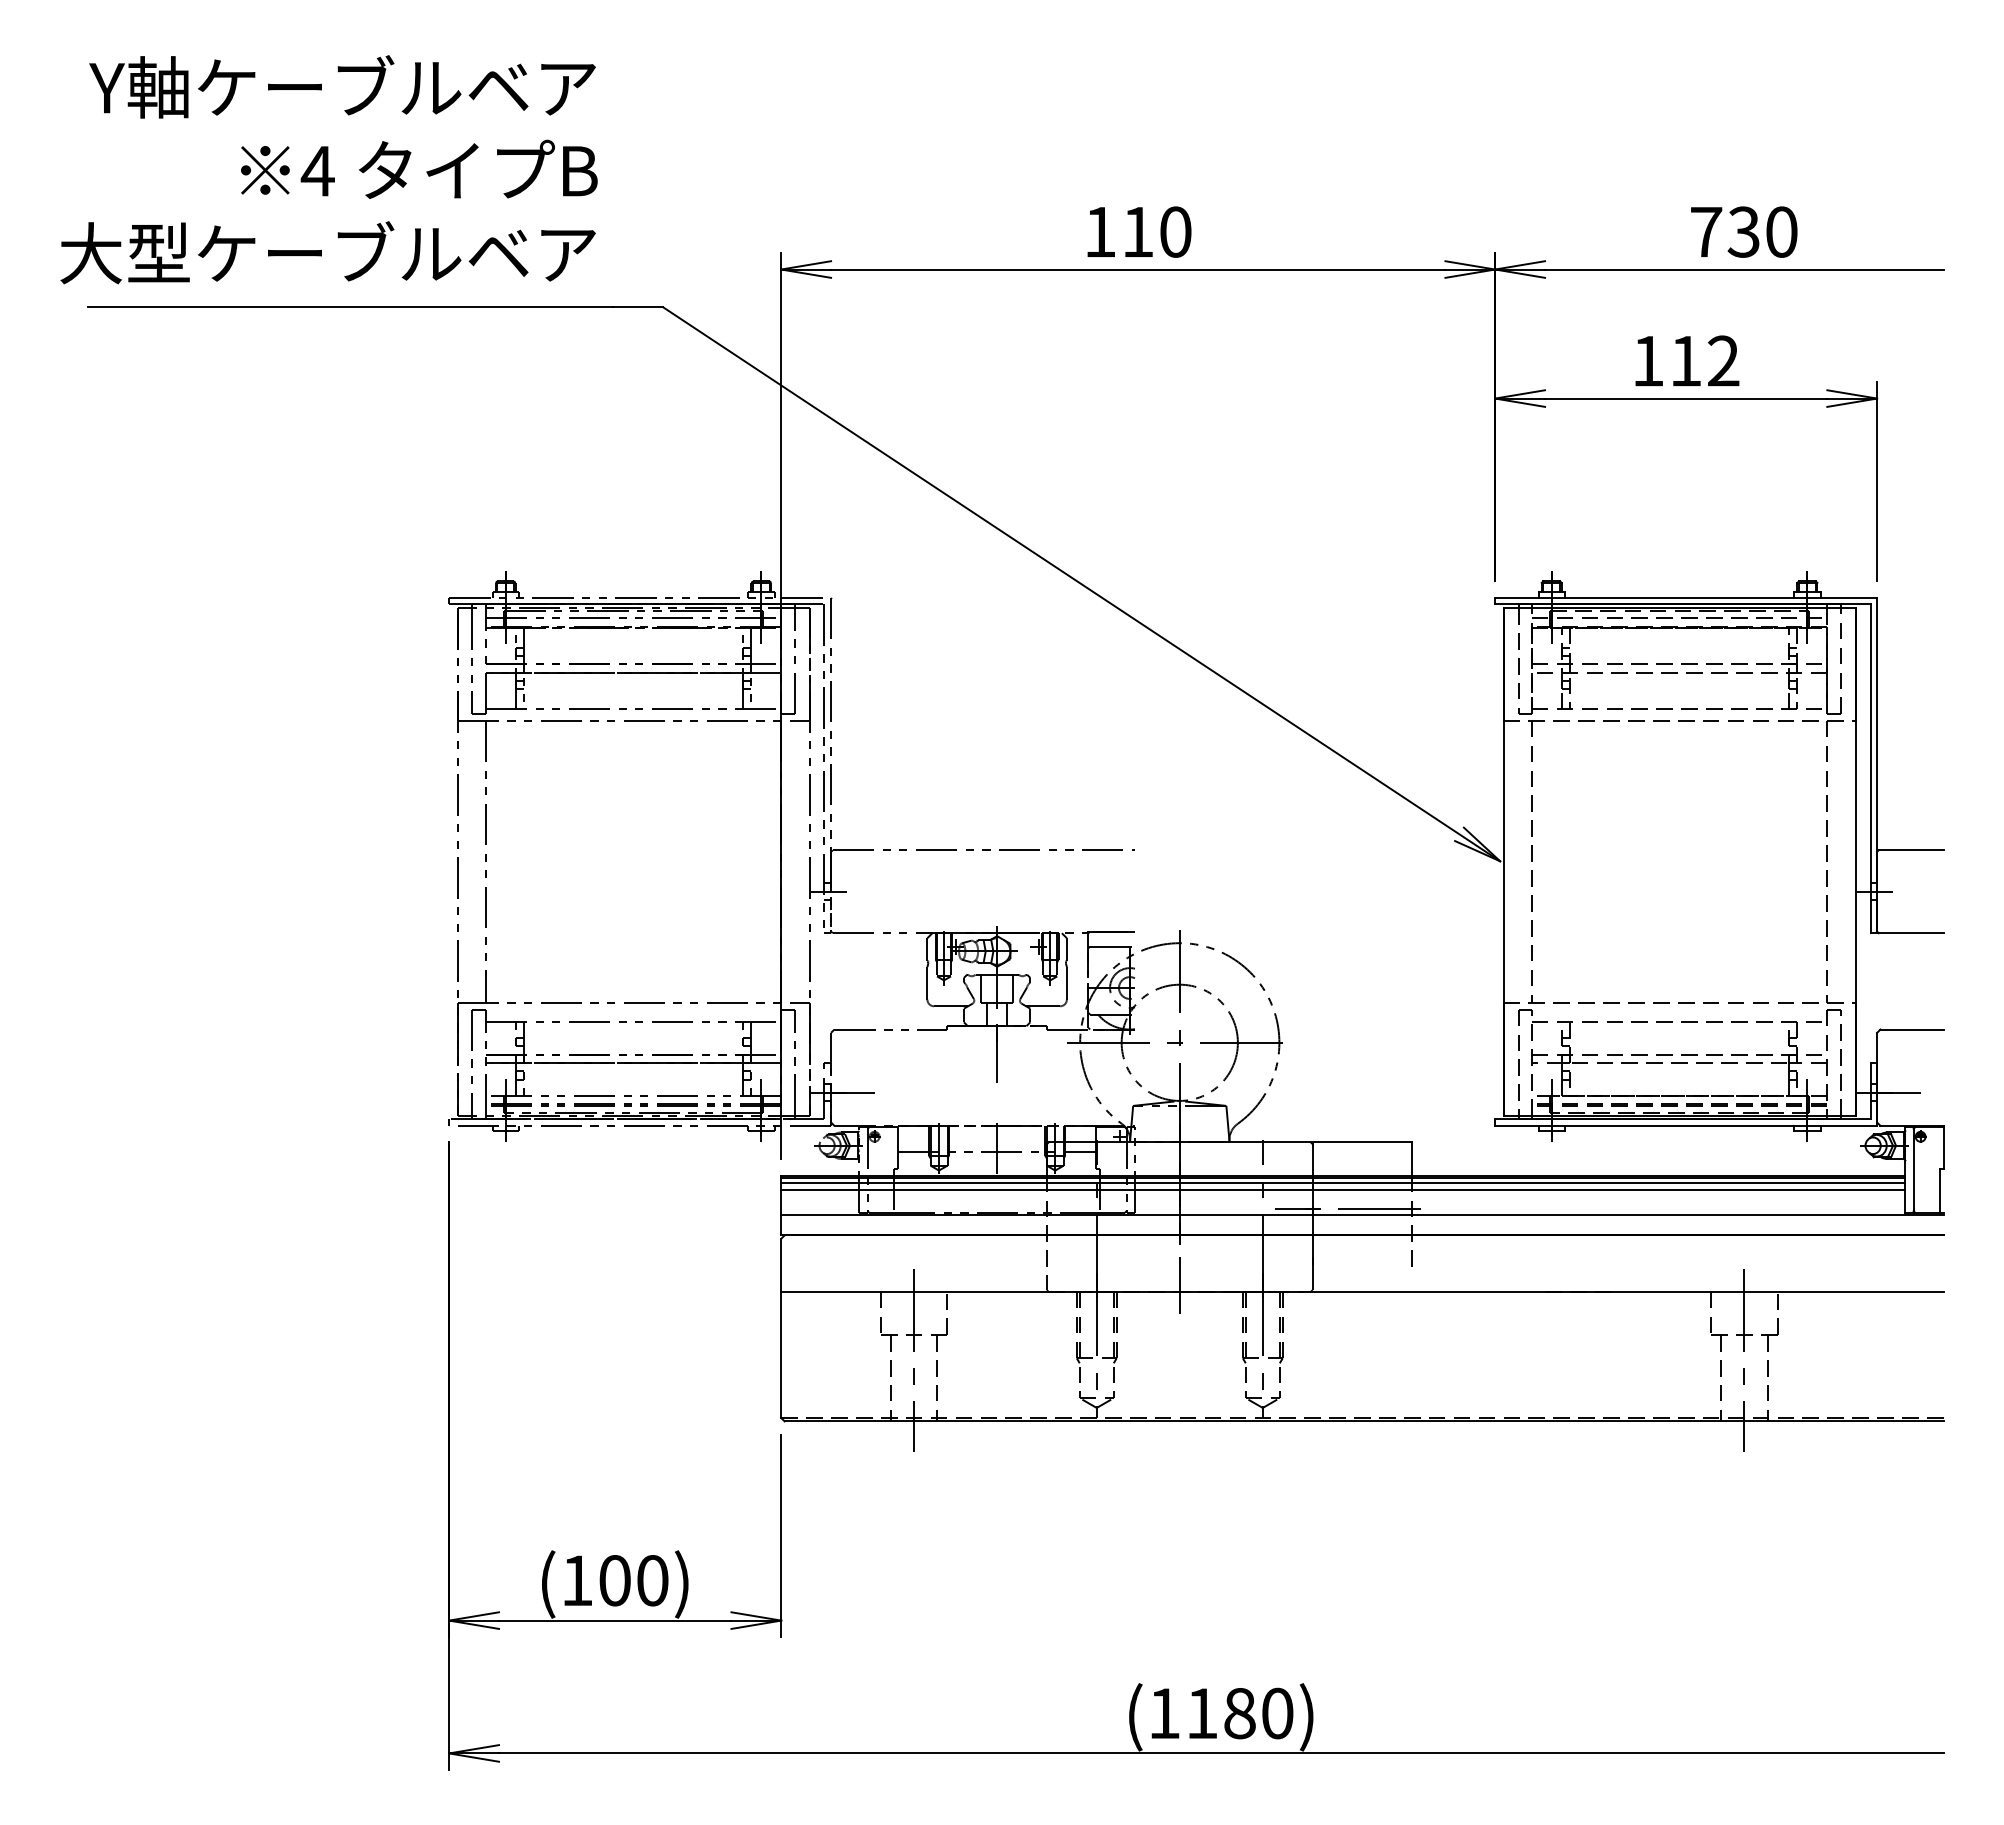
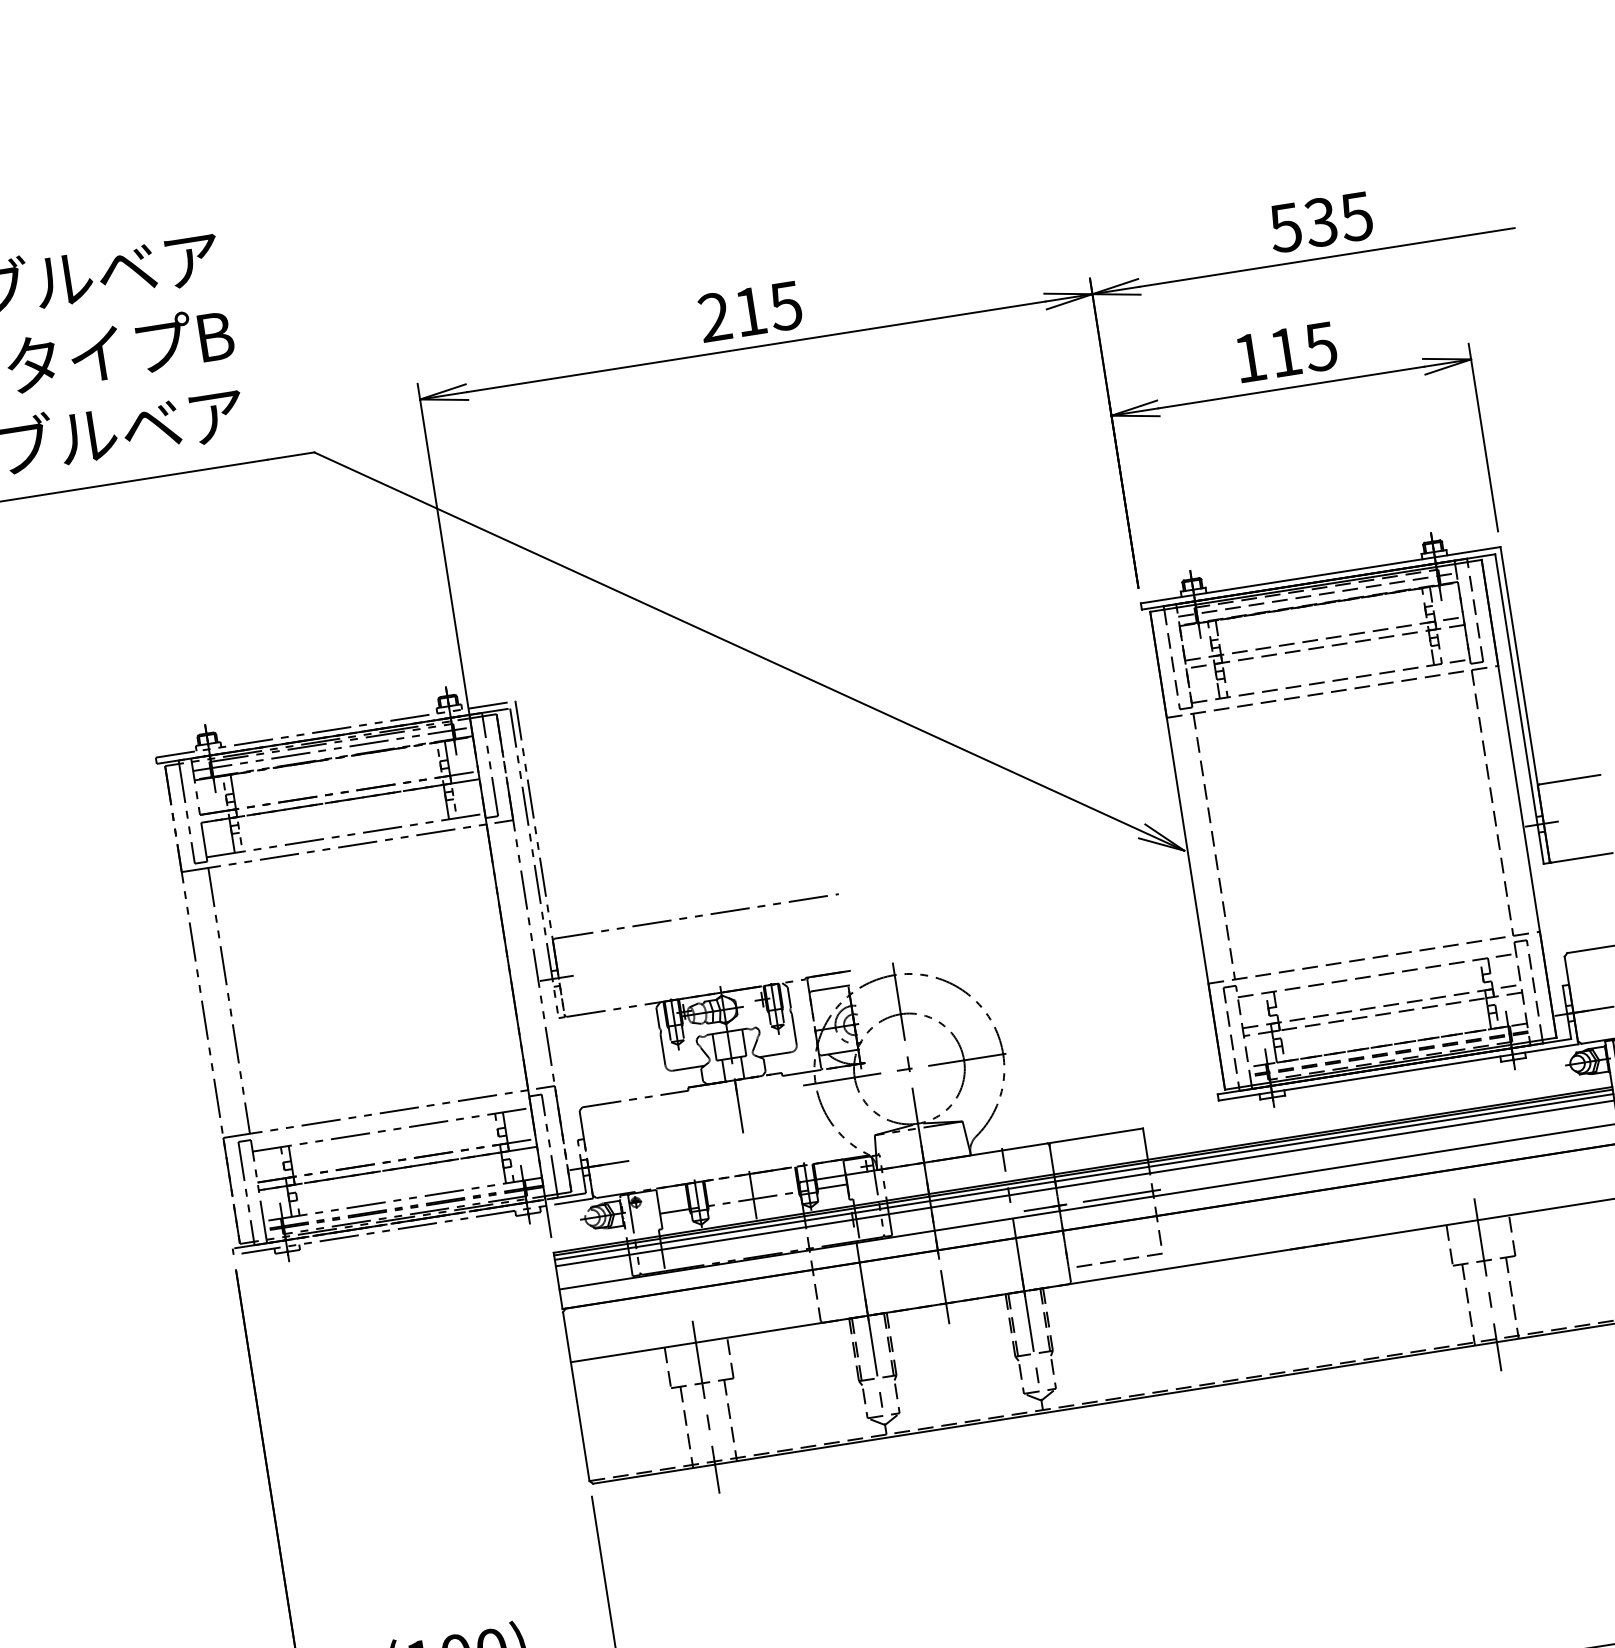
text: (1137, 231) -> (749, 311), 110 -> 215
text: (1743, 231) -> (1320, 221), 730 -> 535
text: (1723, 360) -> (1320, 346), 112 -> 115
line: (1361, 1274) -> (1114, 1260), added

